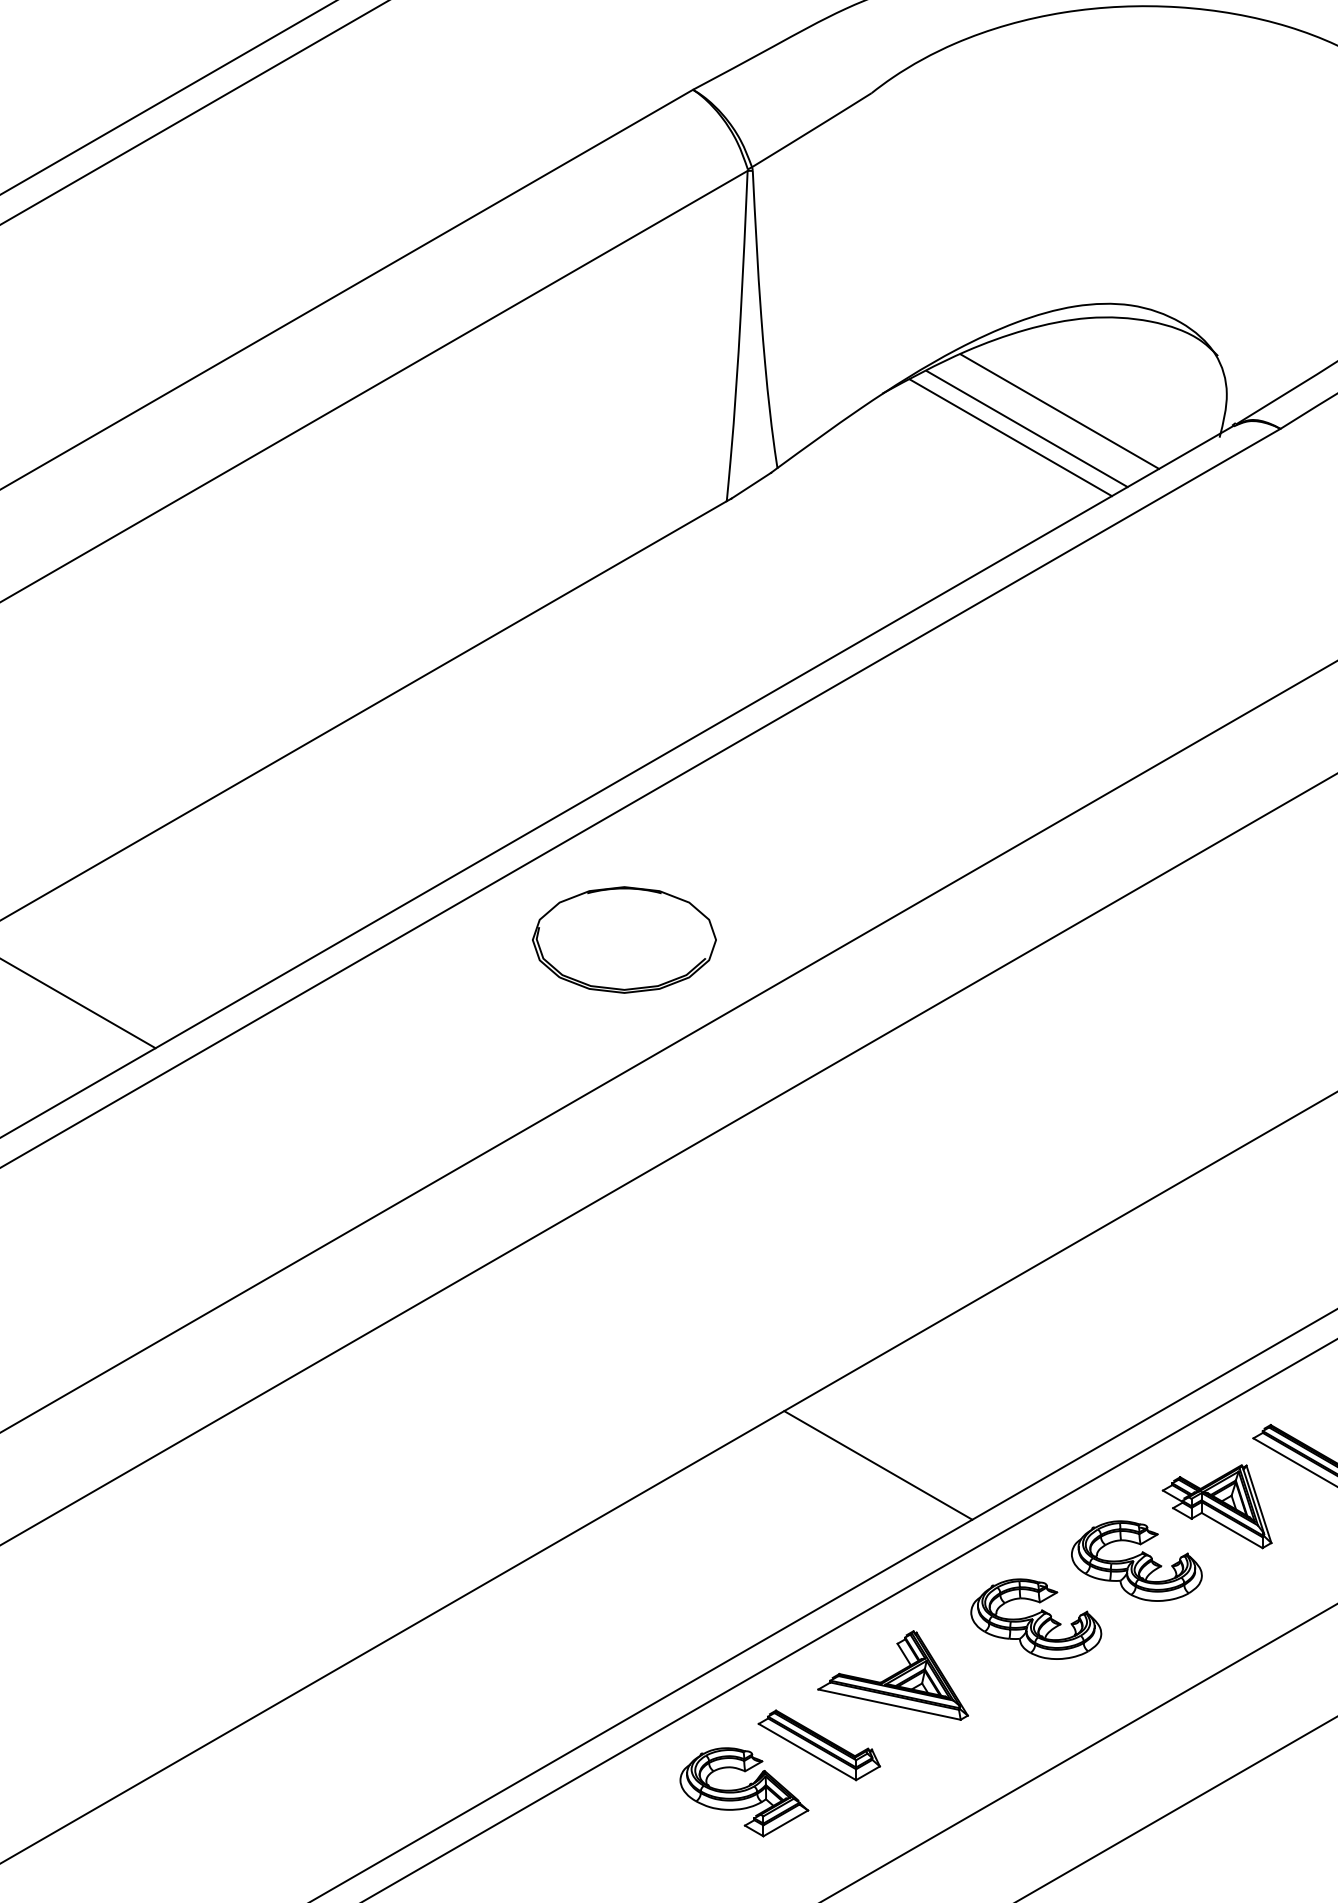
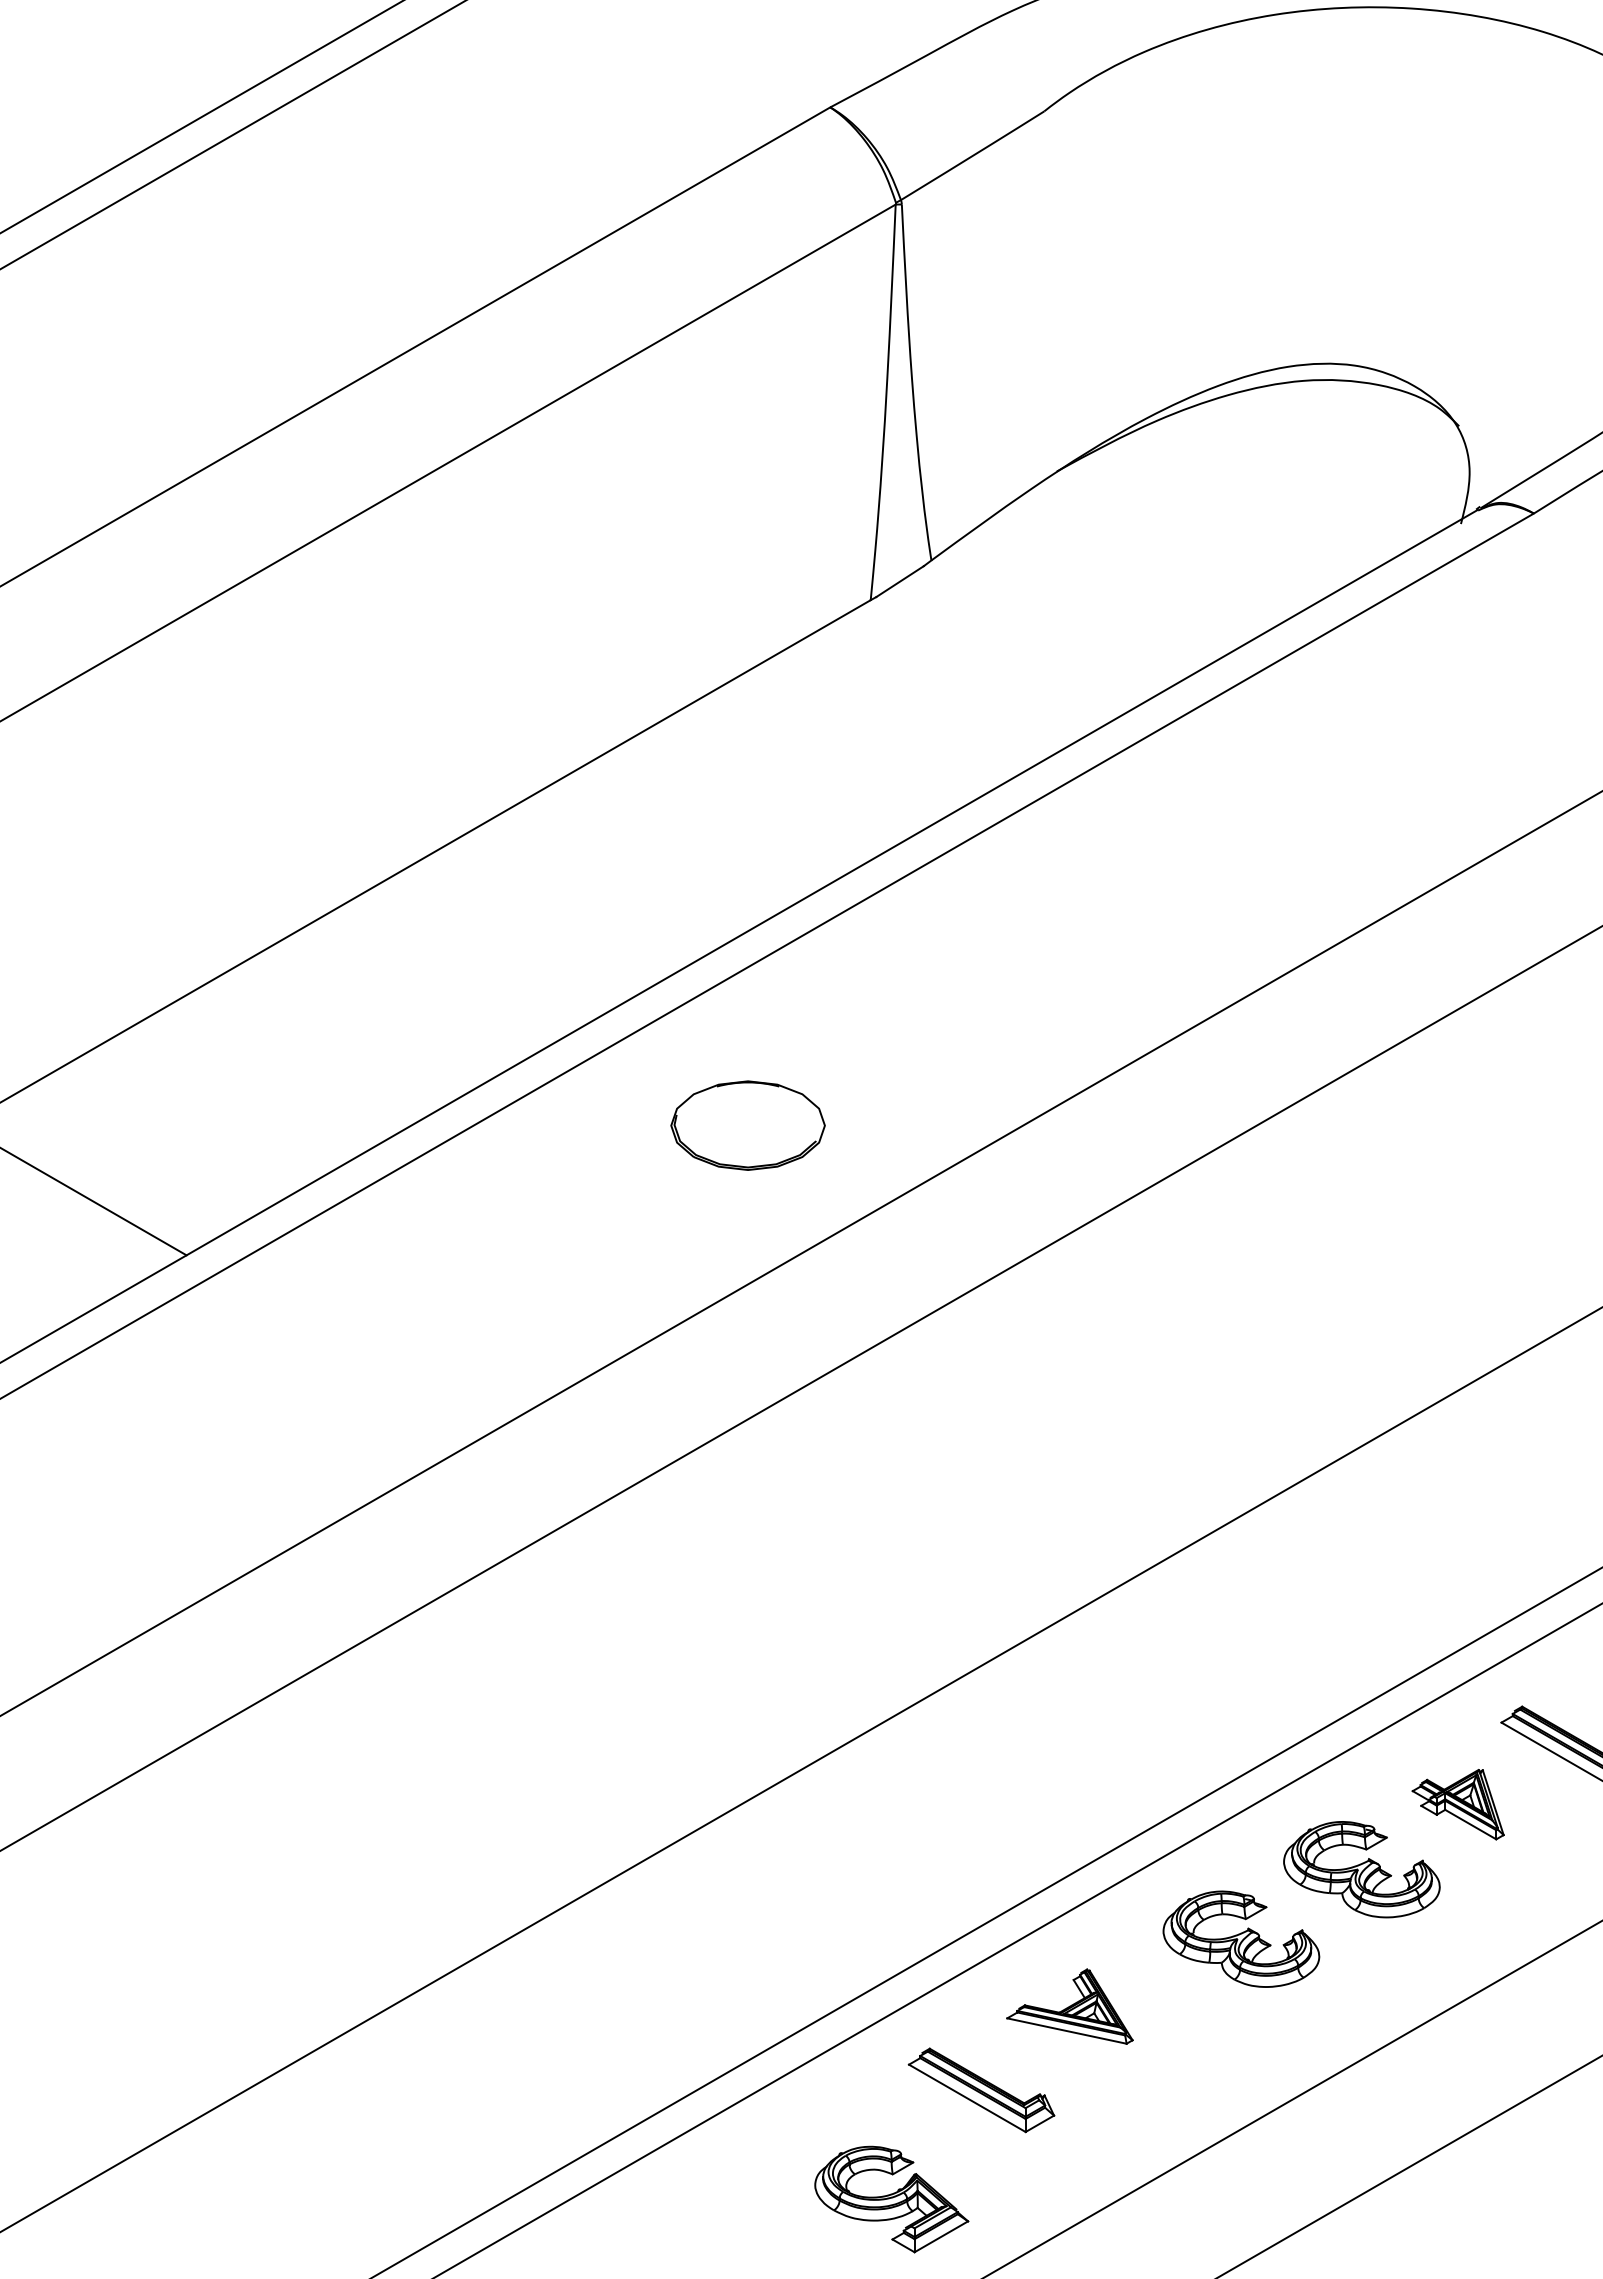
line: (1059, 411) -> (1269, 492), removed
line: (1027, 428) -> (1230, 513), removed
line: (1011, 438) -> (1211, 524), removed
part: (623, 939) -> (747, 1125), size x0.7
line: (877, 1465) -> (1051, 1755), removed
part: (1217, 1506) -> (1458, 1804), size x0.7
part: (892, 1675) -> (1069, 2006), size x0.7
part: (744, 1792) -> (891, 2199), moved

